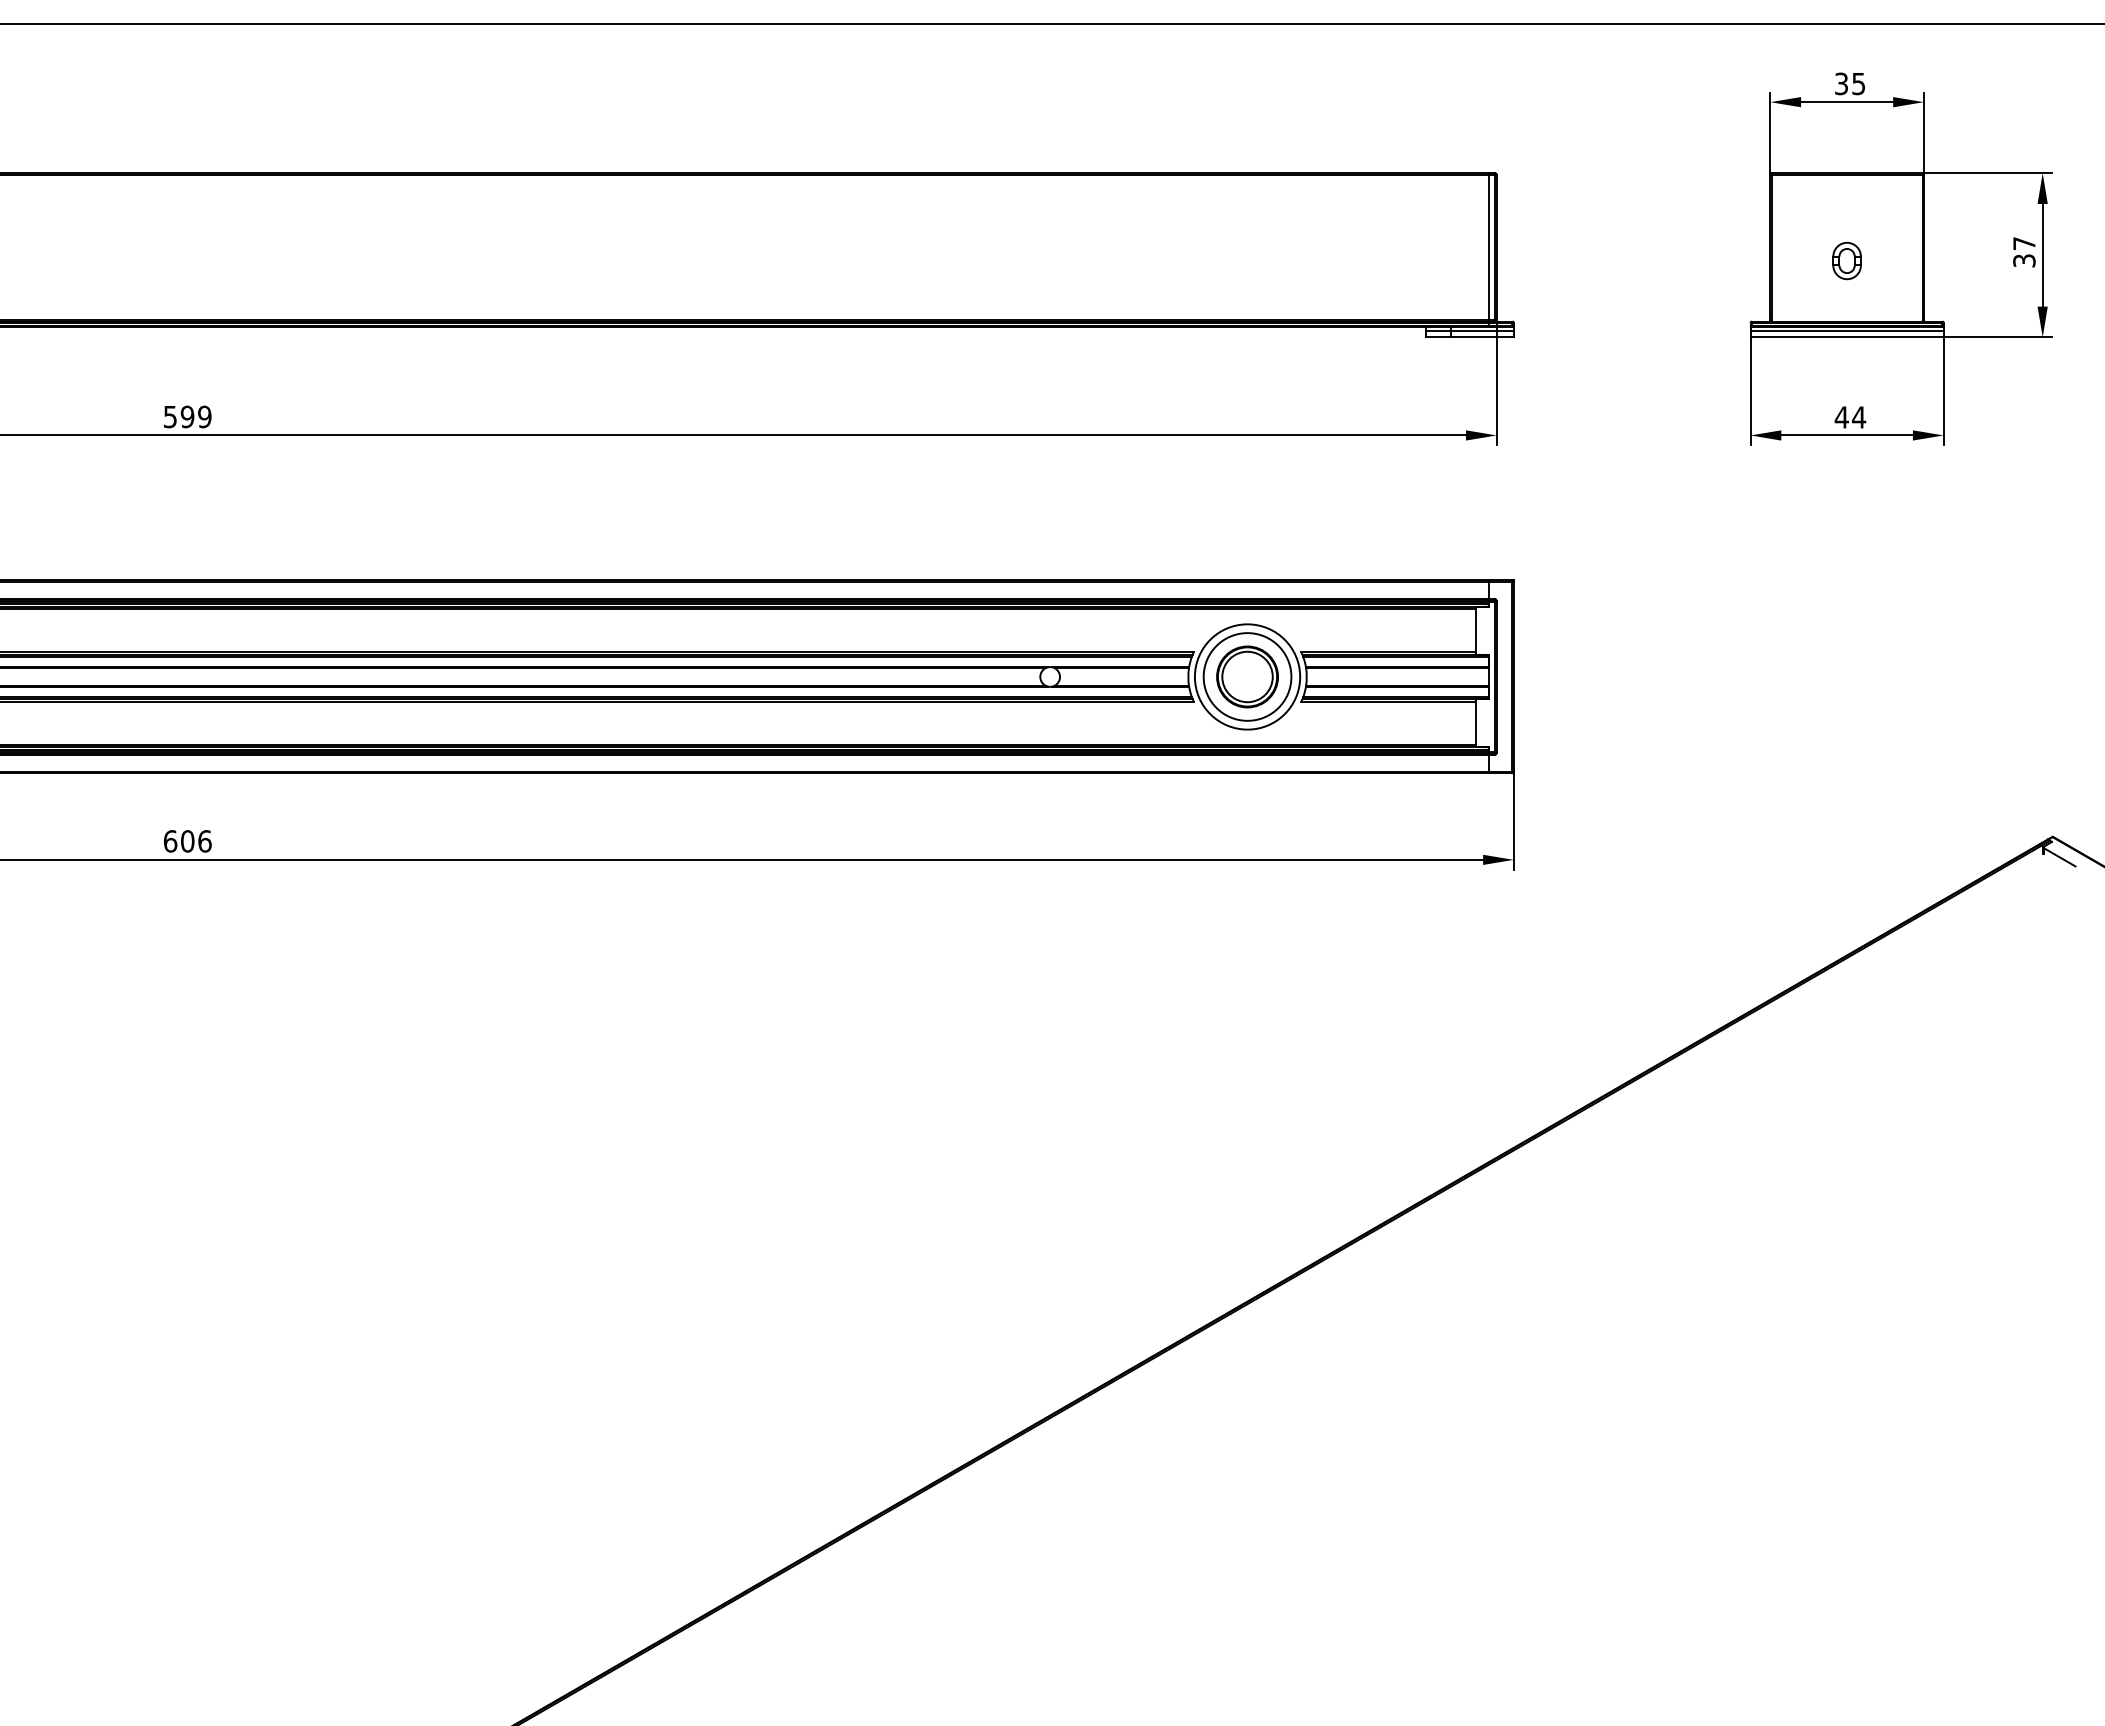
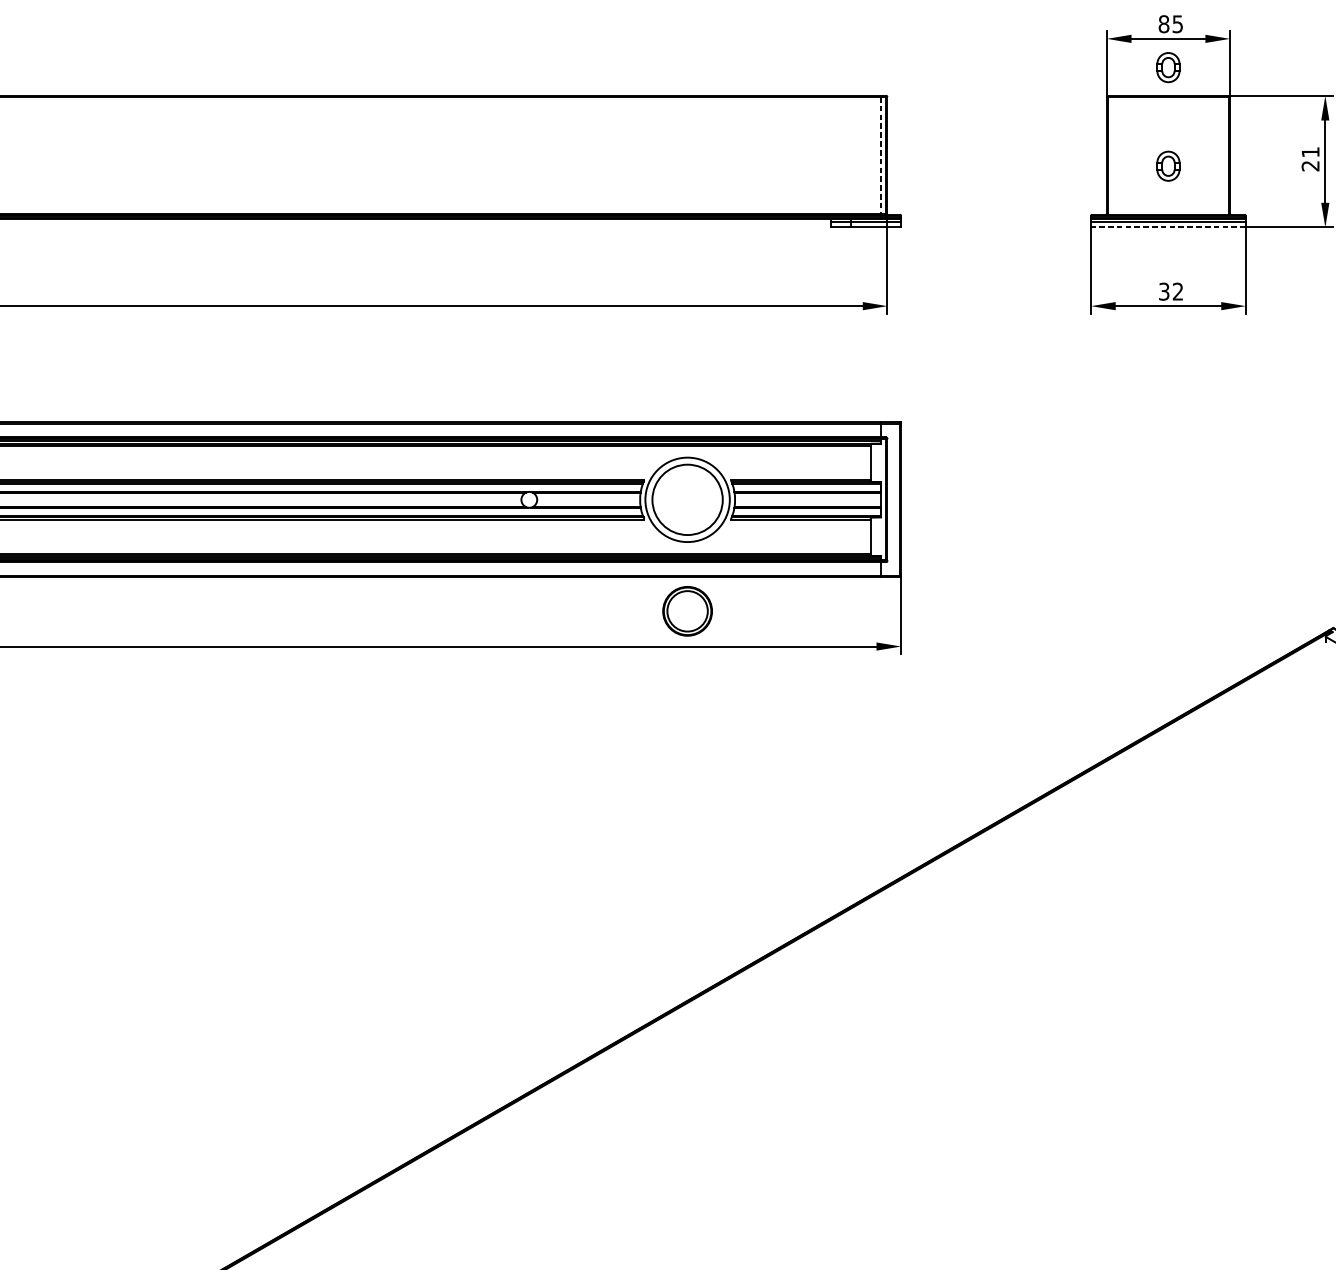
text: (1841, 83) -> (1163, 23), 35 -> 85
part: (1846, 137) -> (1167, 67), added
line: (1488, 247) -> (880, 155), solid -> dashed
text: (2024, 252) -> (1310, 159), 37 -> 21
line: (1846, 337) -> (1167, 227), solid -> dashed
text: (1850, 417) -> (1171, 291), 44 -> 32
part: (1247, 676) -> (687, 610), moved

